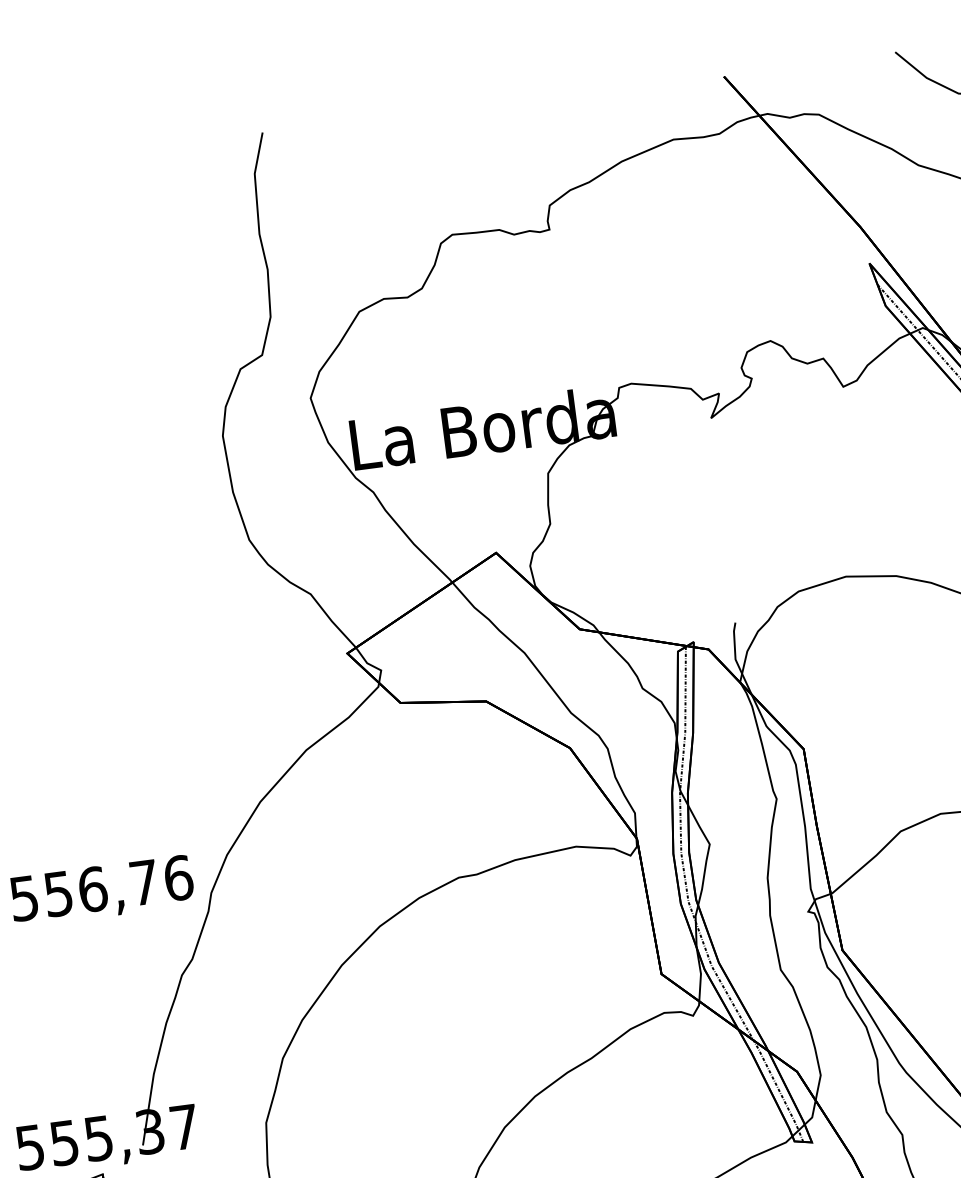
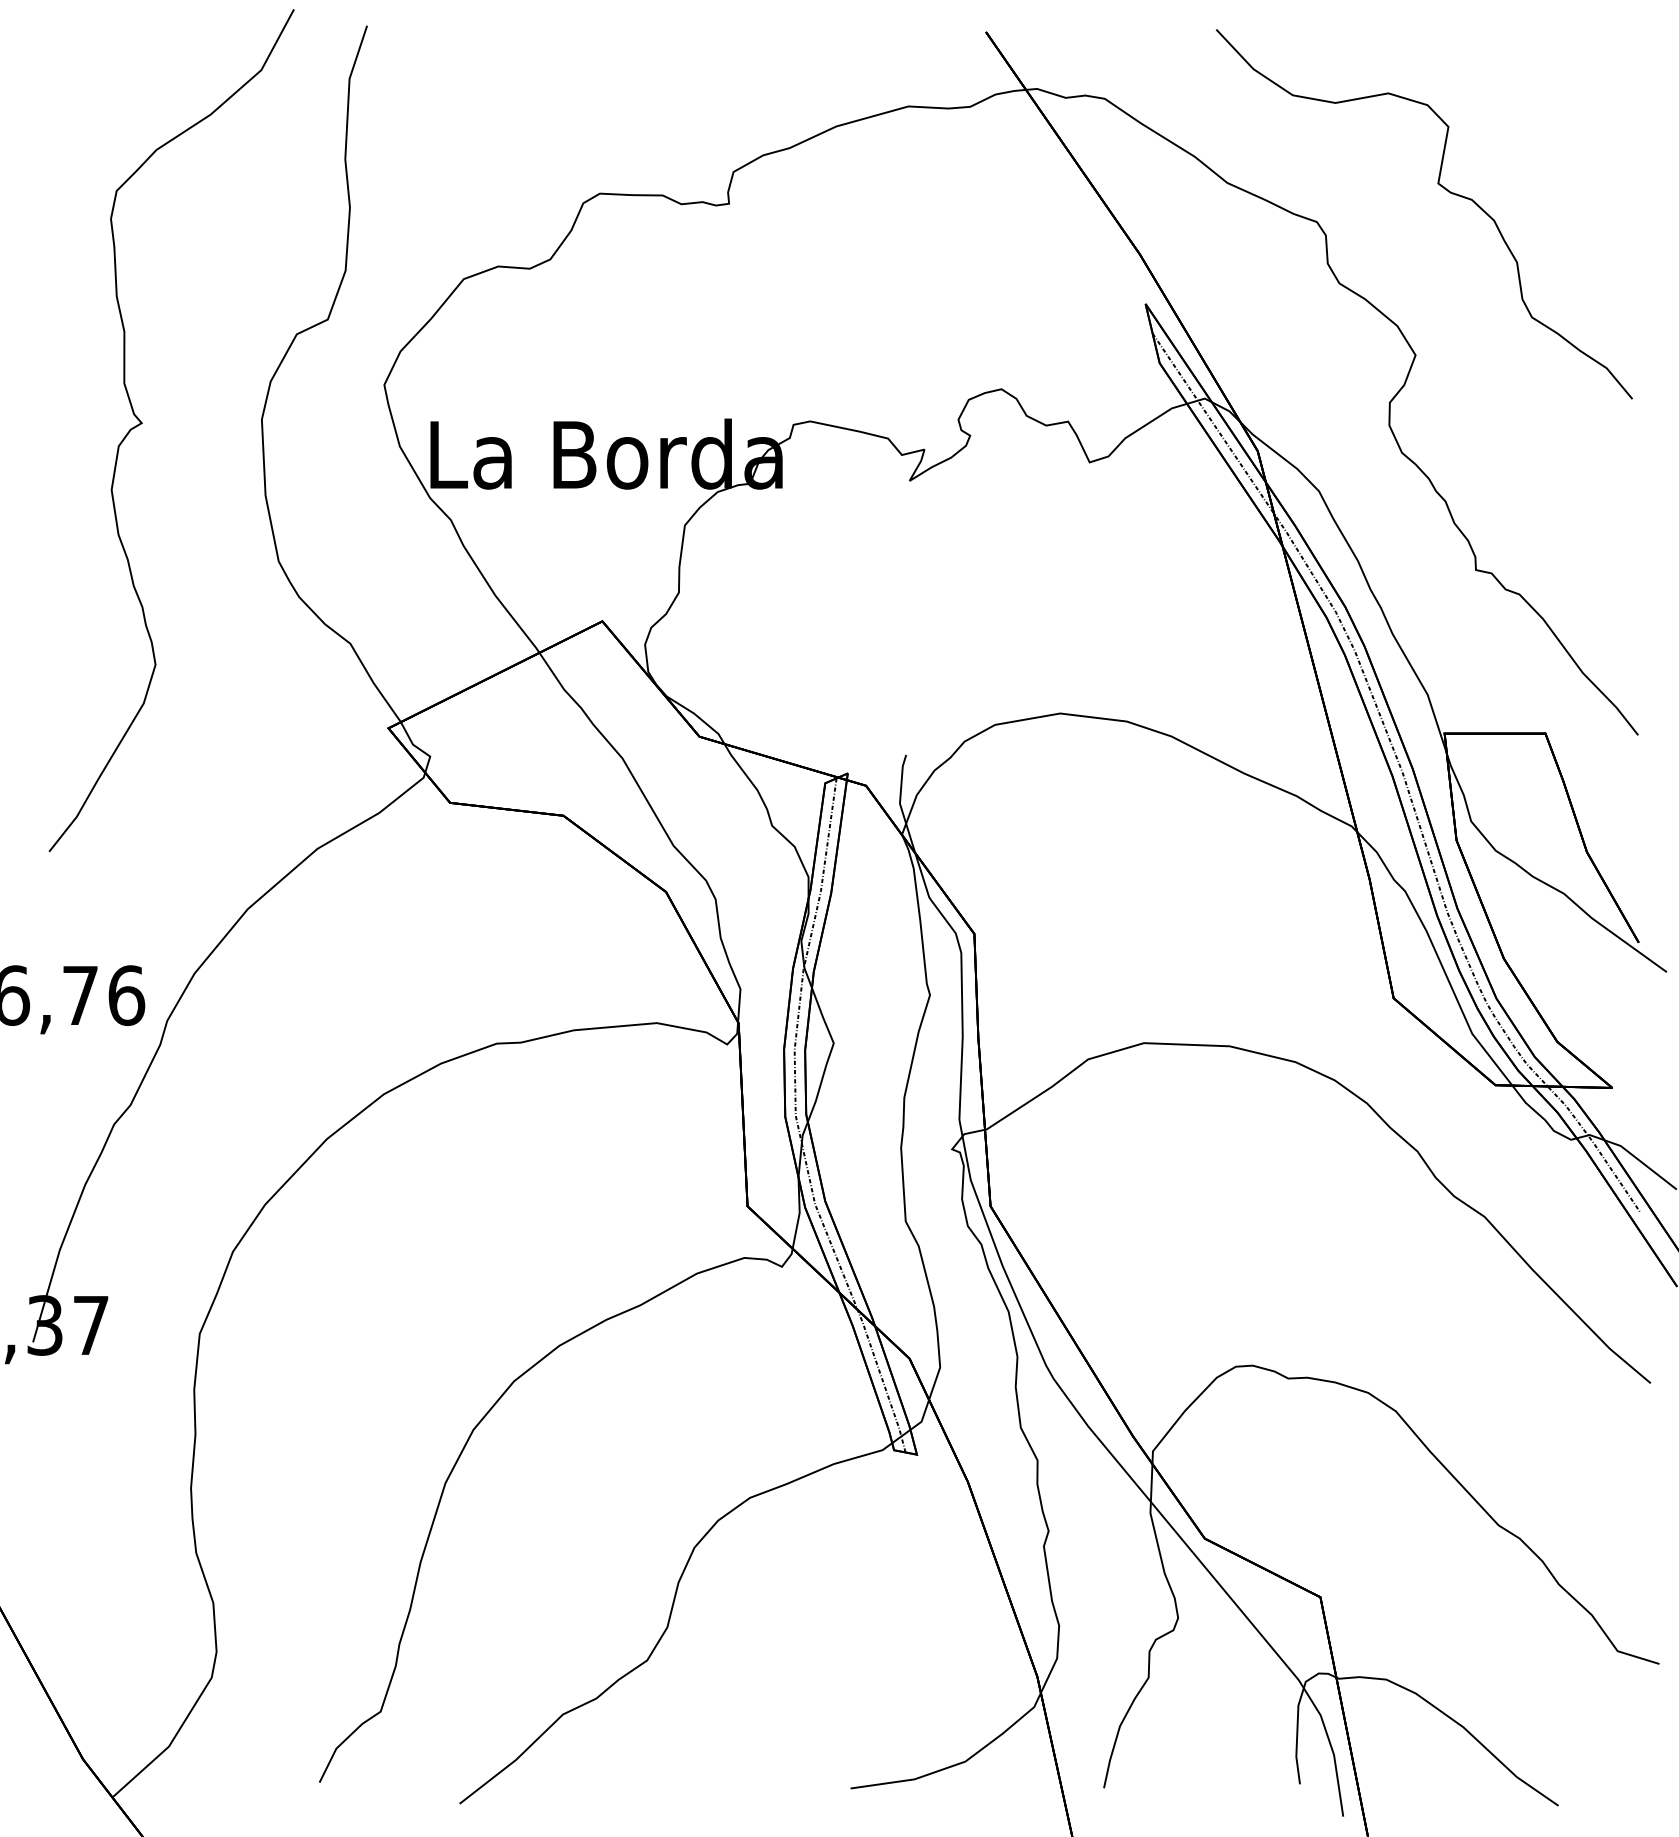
part: (134, 450) -> (142, 423), added

